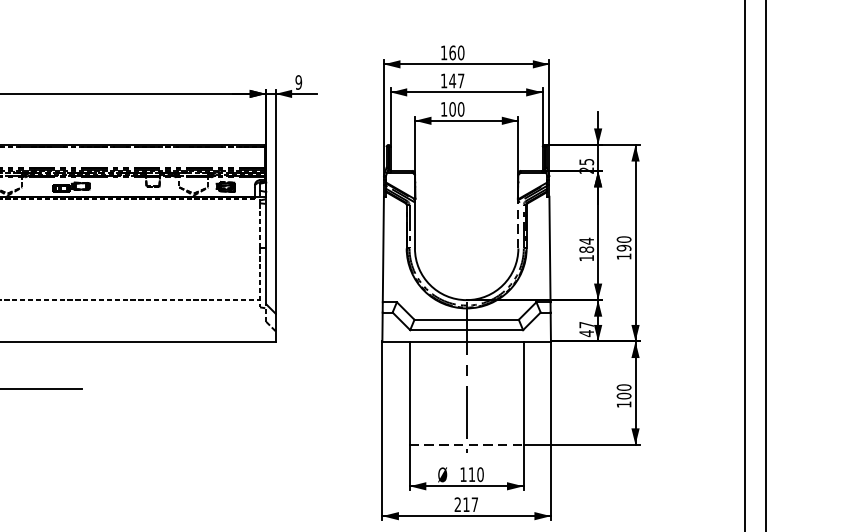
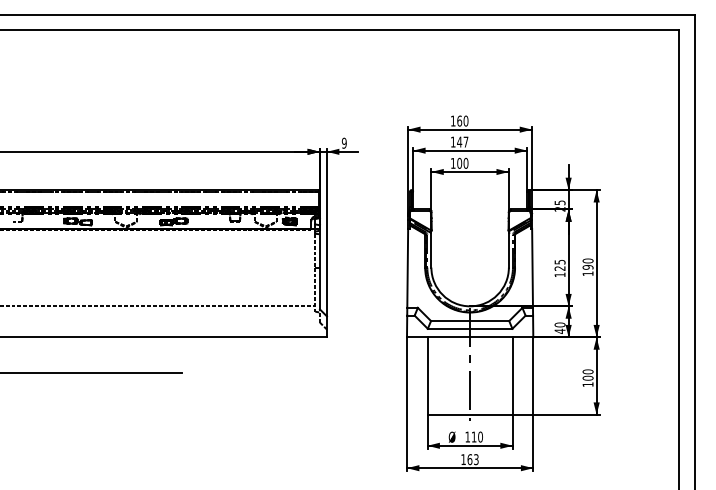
line: (517, 224) -> (508, 249), dashed -> solid
text: (585, 244) -> (559, 264), 184 -> 125
text: (585, 324) -> (559, 324), 47 -> 40
line: (467, 444) -> (470, 414), dashed -> solid
text: (465, 504) -> (469, 459), 217 -> 163

